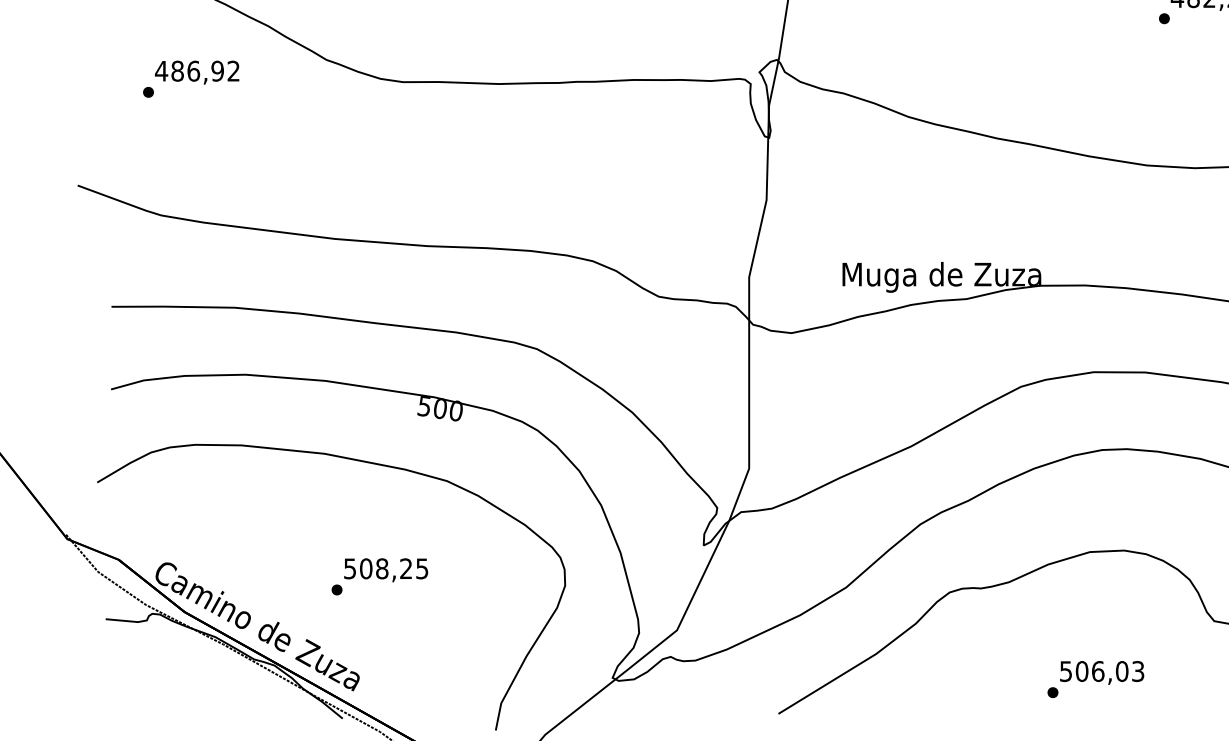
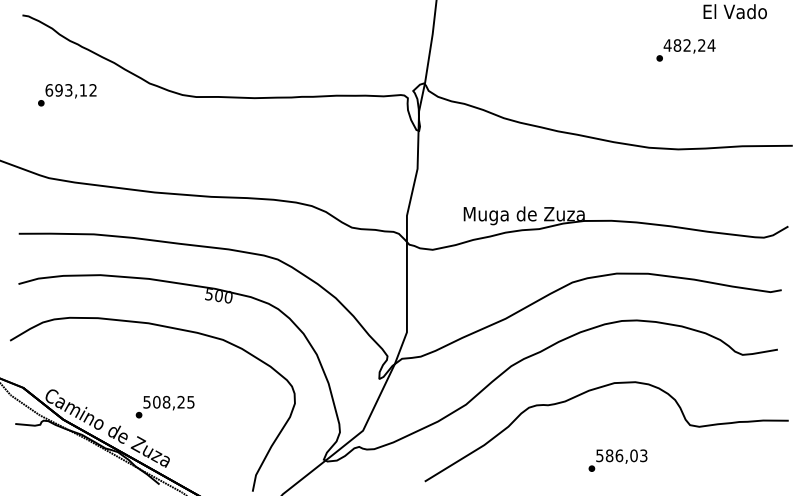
text: (189, 71) -> (66, 90), 486,92 -> 693,12
text: (378, 577) -> (164, 407), moved
text: (1081, 670) -> (609, 455), 506,03 -> 586,03

